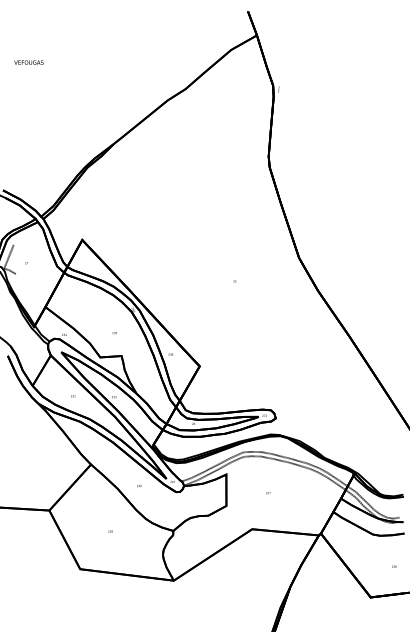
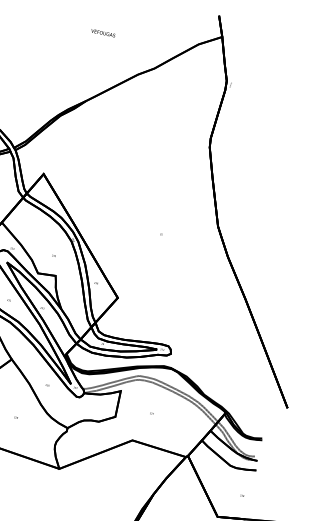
text: (28, 62) -> (102, 33), moved

